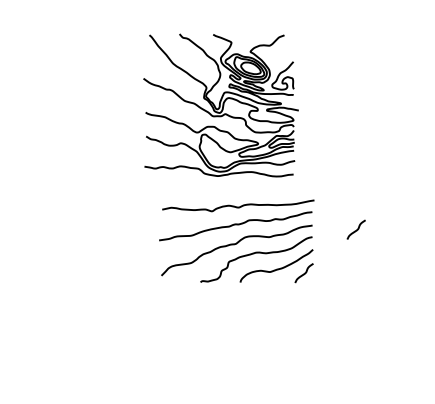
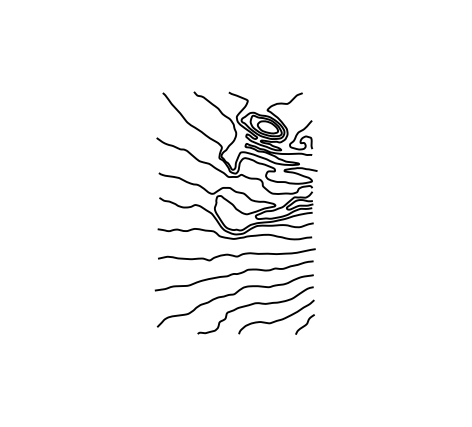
part: (220, 105) -> (236, 165), moved
curve: (355, 229) -> (358, 279), removed

